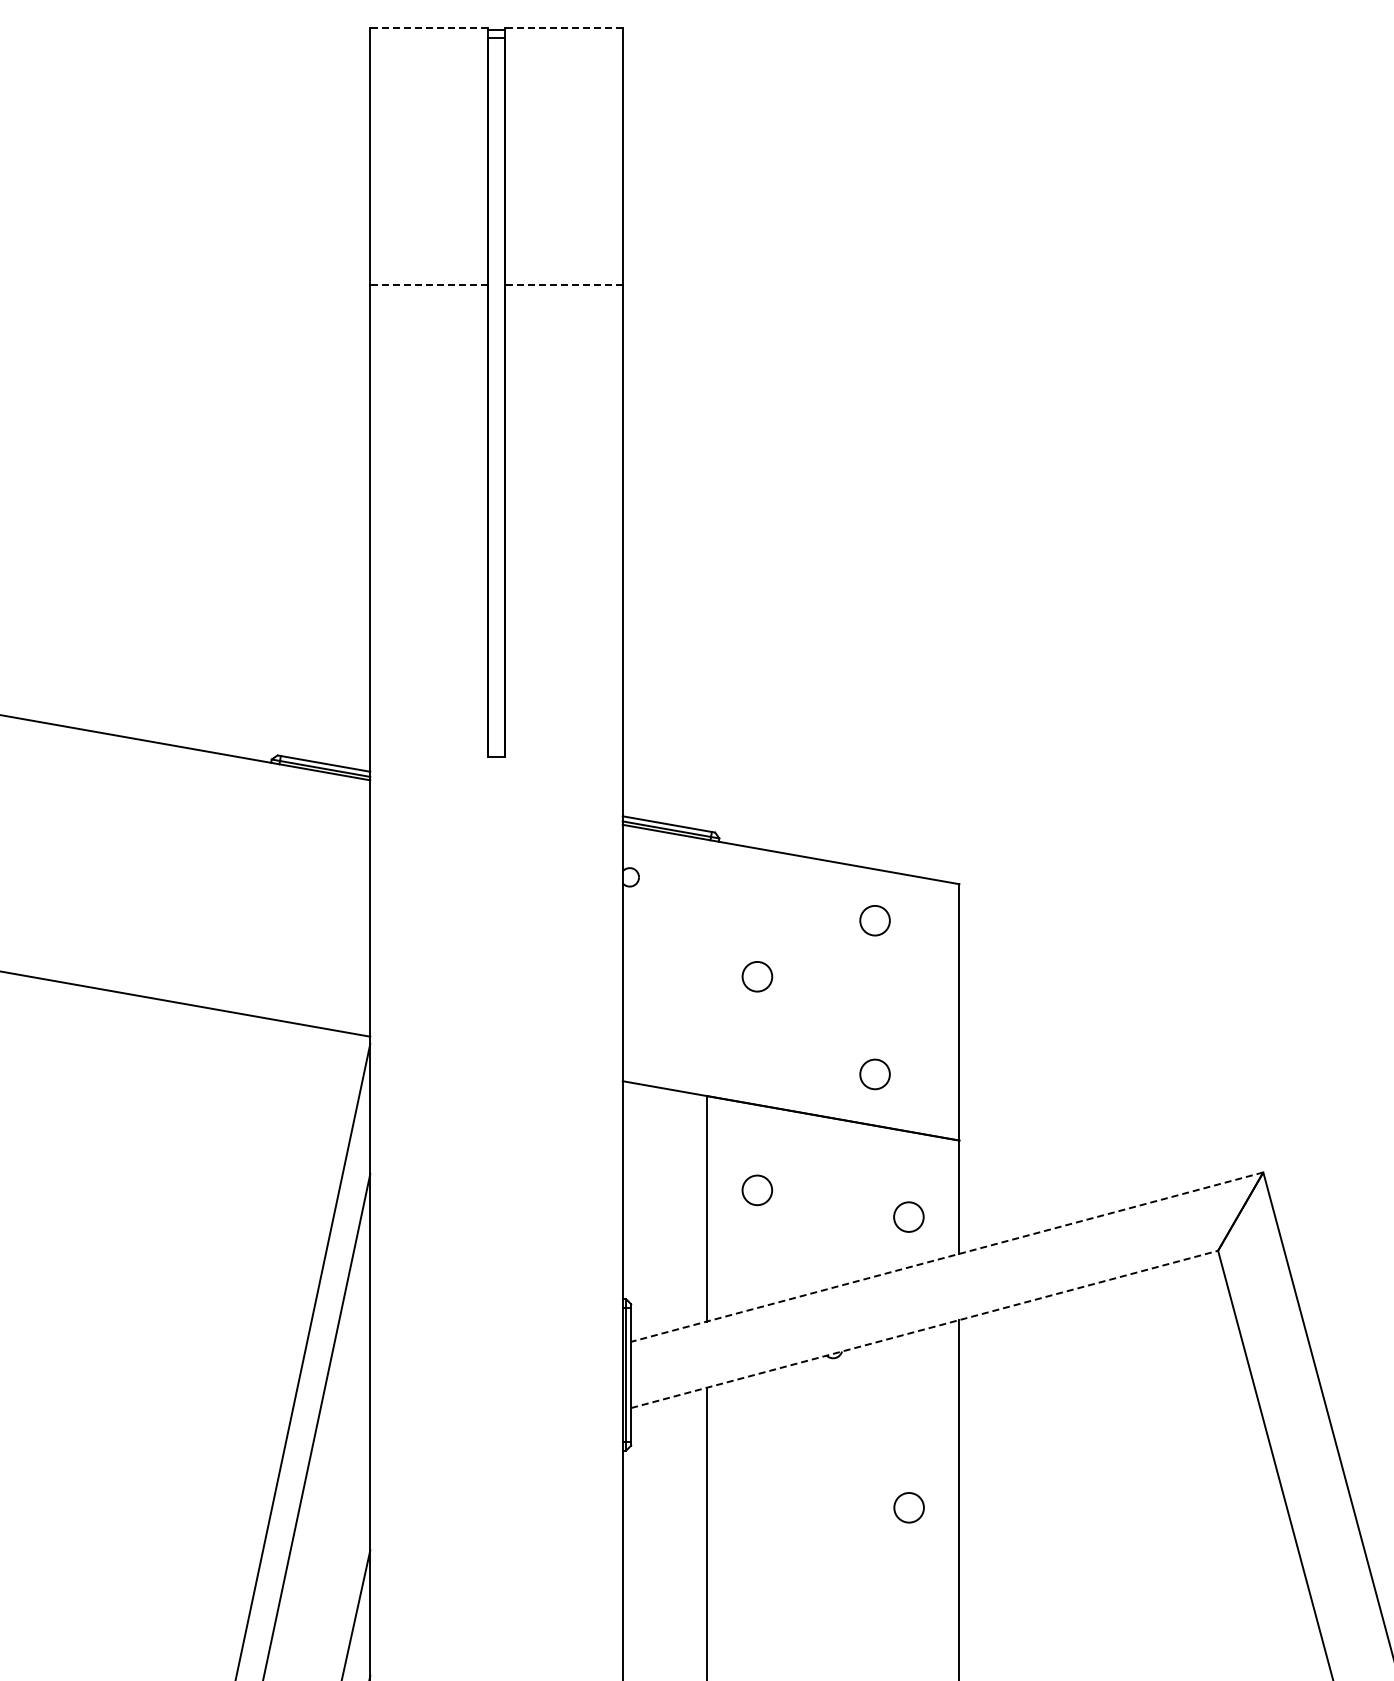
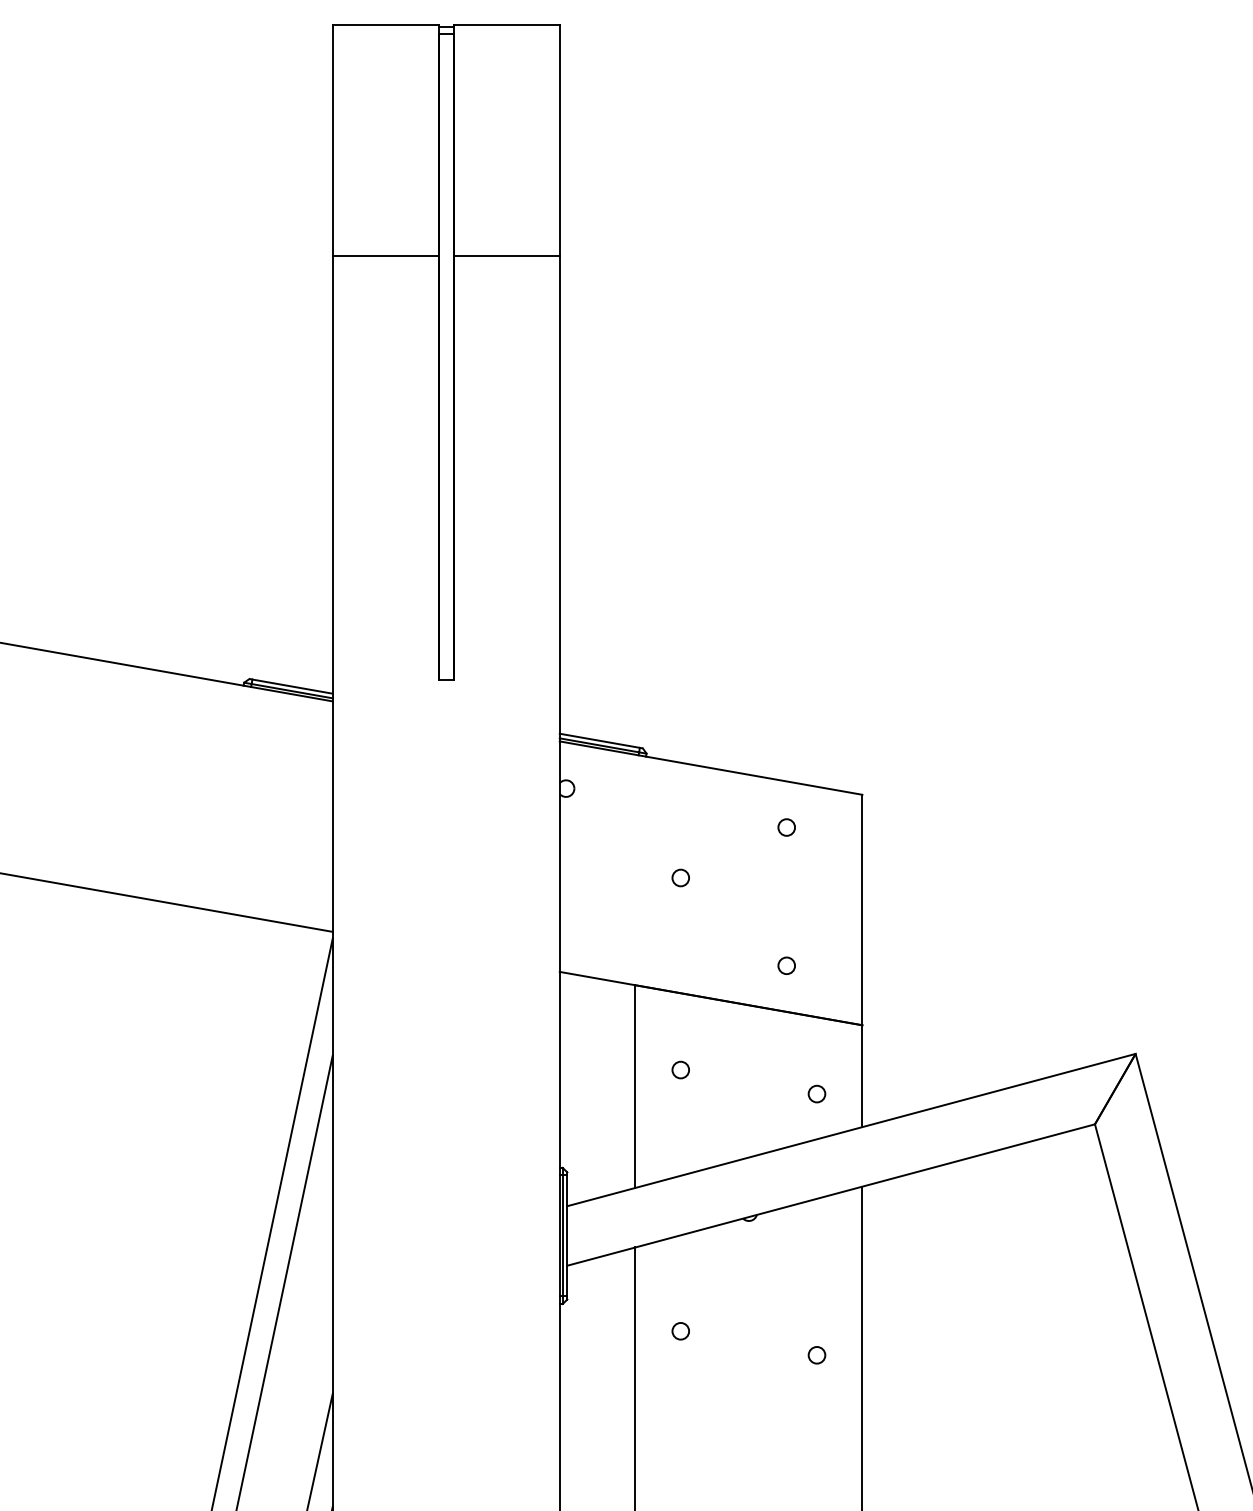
line: (429, 28) -> (386, 25), dashed -> solid
line: (563, 28) -> (506, 25), dashed -> solid
line: (429, 284) -> (386, 255), dashed -> solid
line: (563, 284) -> (506, 255), dashed -> solid
circle: (875, 920) -> (786, 827), size x0.62
circle: (757, 976) -> (680, 877), size x0.62
circle: (875, 1074) -> (786, 965), size x0.62
circle: (757, 1190) -> (680, 1070), size x0.62
circle: (908, 1216) -> (816, 1093), size x0.62
line: (946, 1257) -> (850, 1130), dashed -> solid
line: (924, 1329) -> (831, 1195), dashed -> solid
circle: (757, 1480) -> (680, 1330), added
circle: (908, 1507) -> (816, 1355), size x0.62

